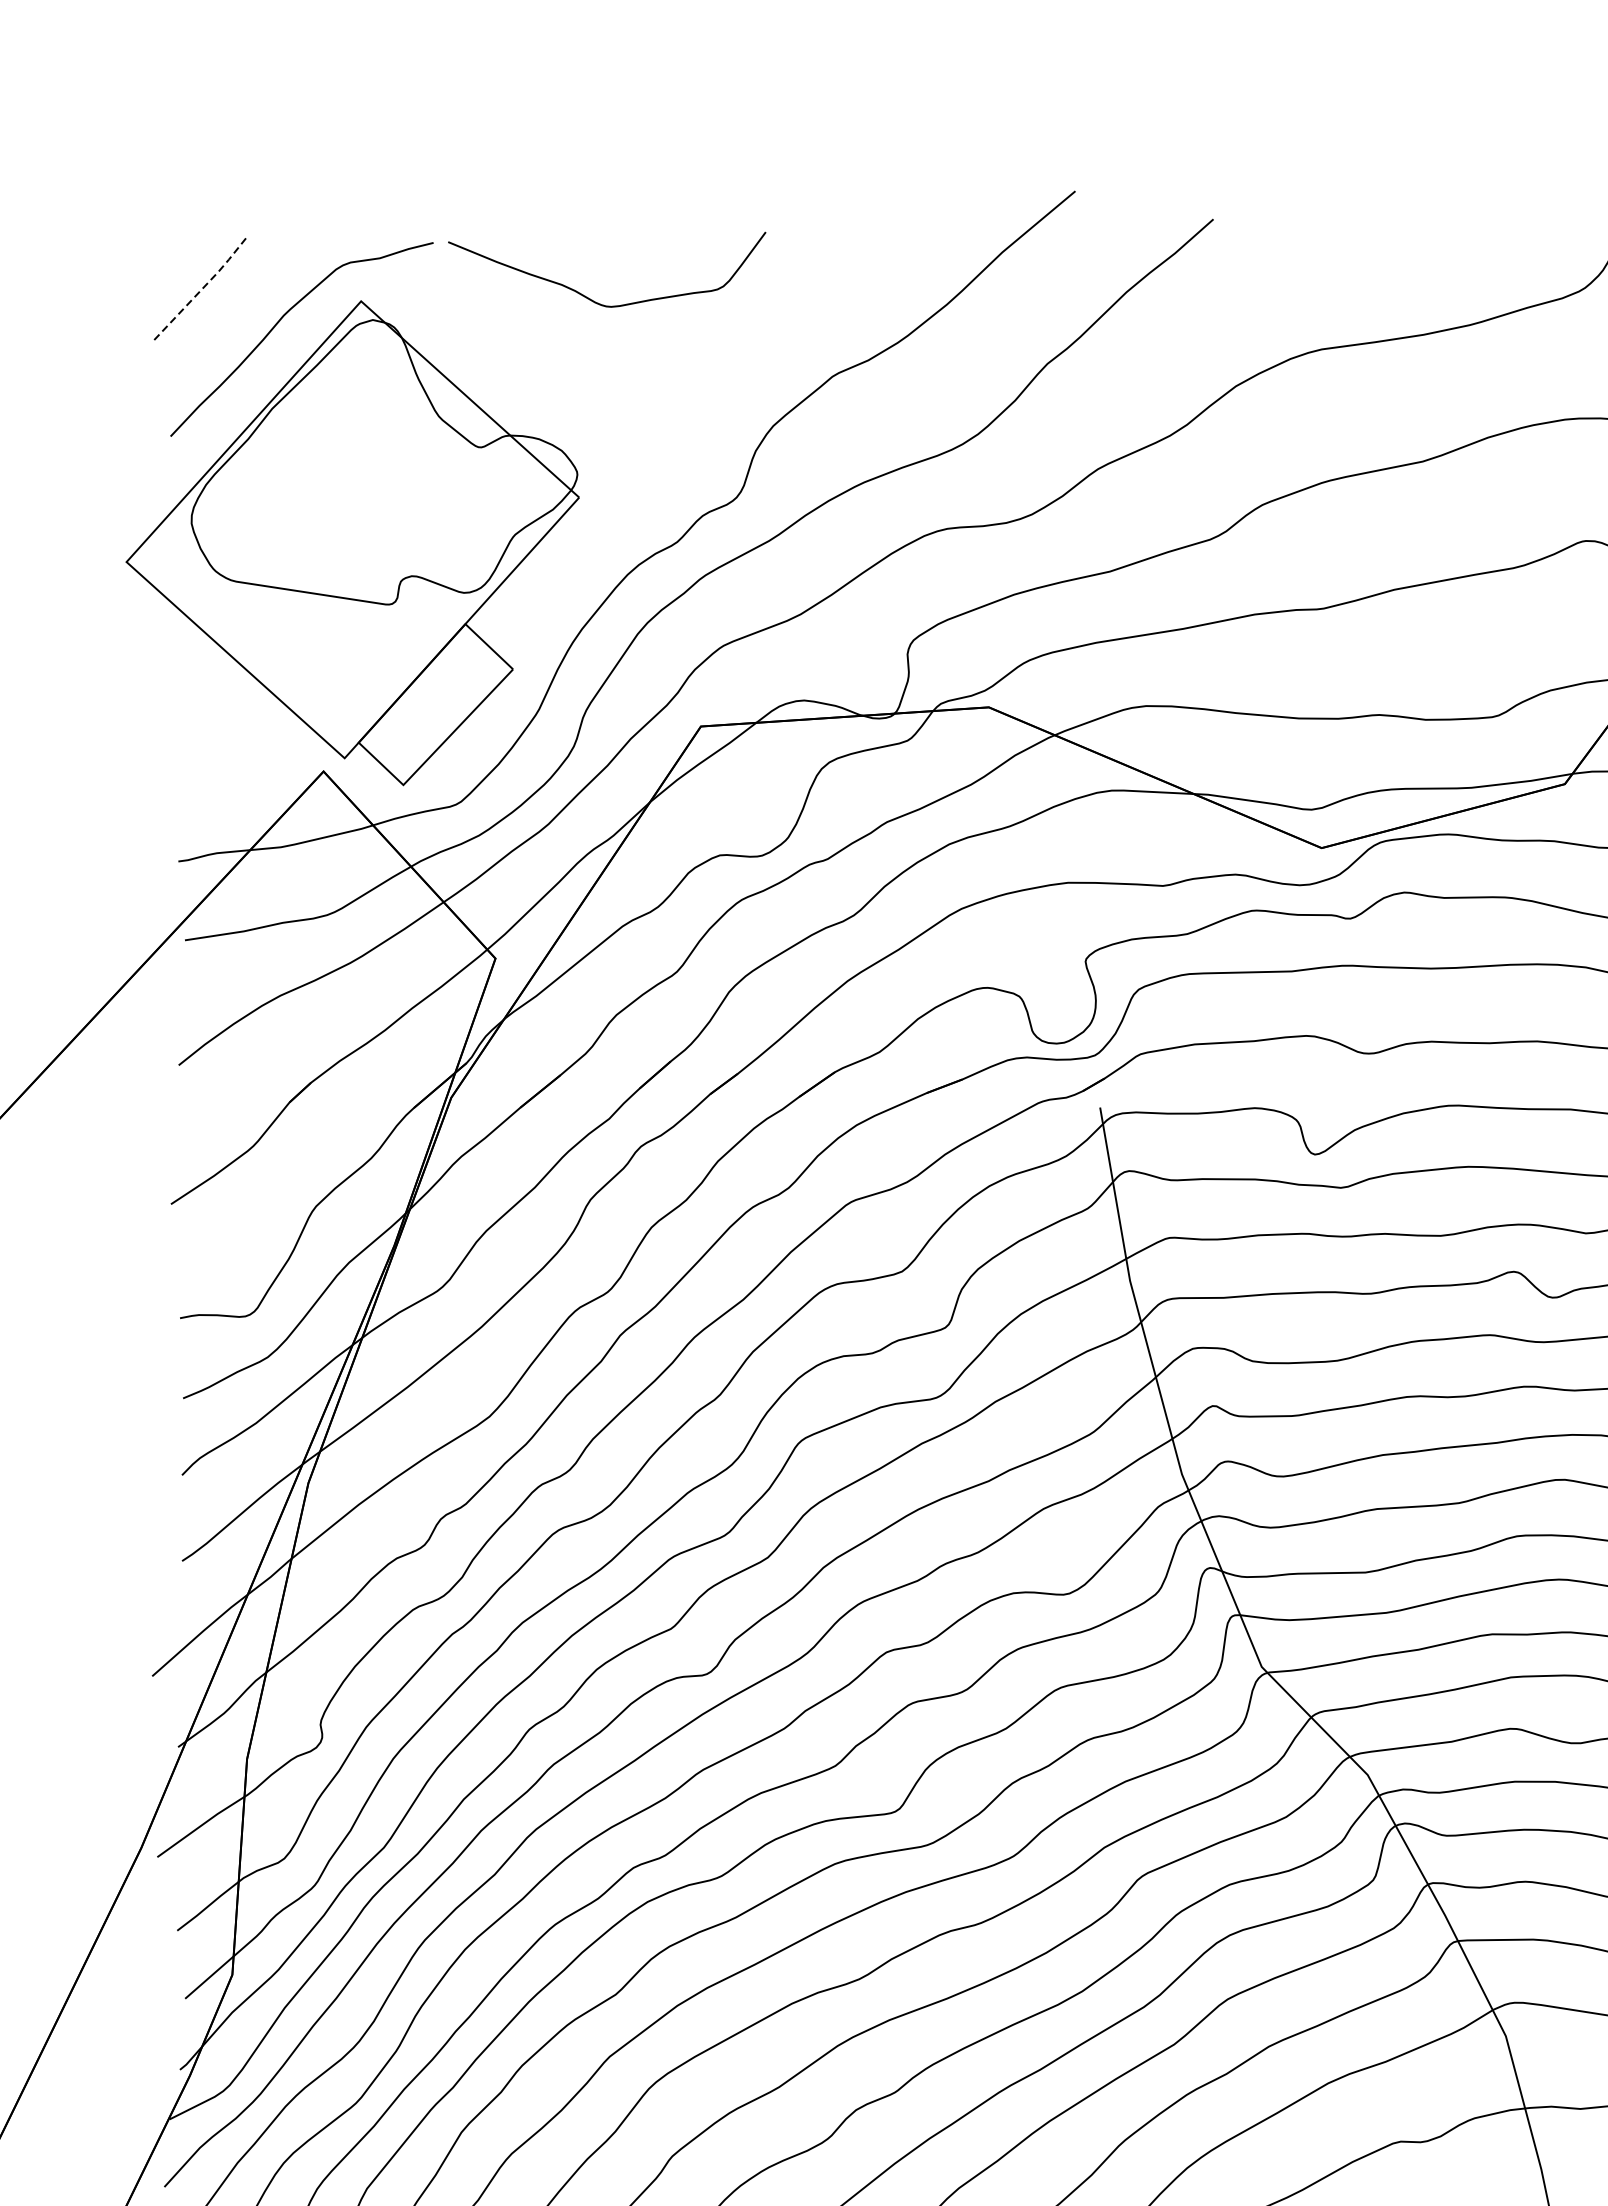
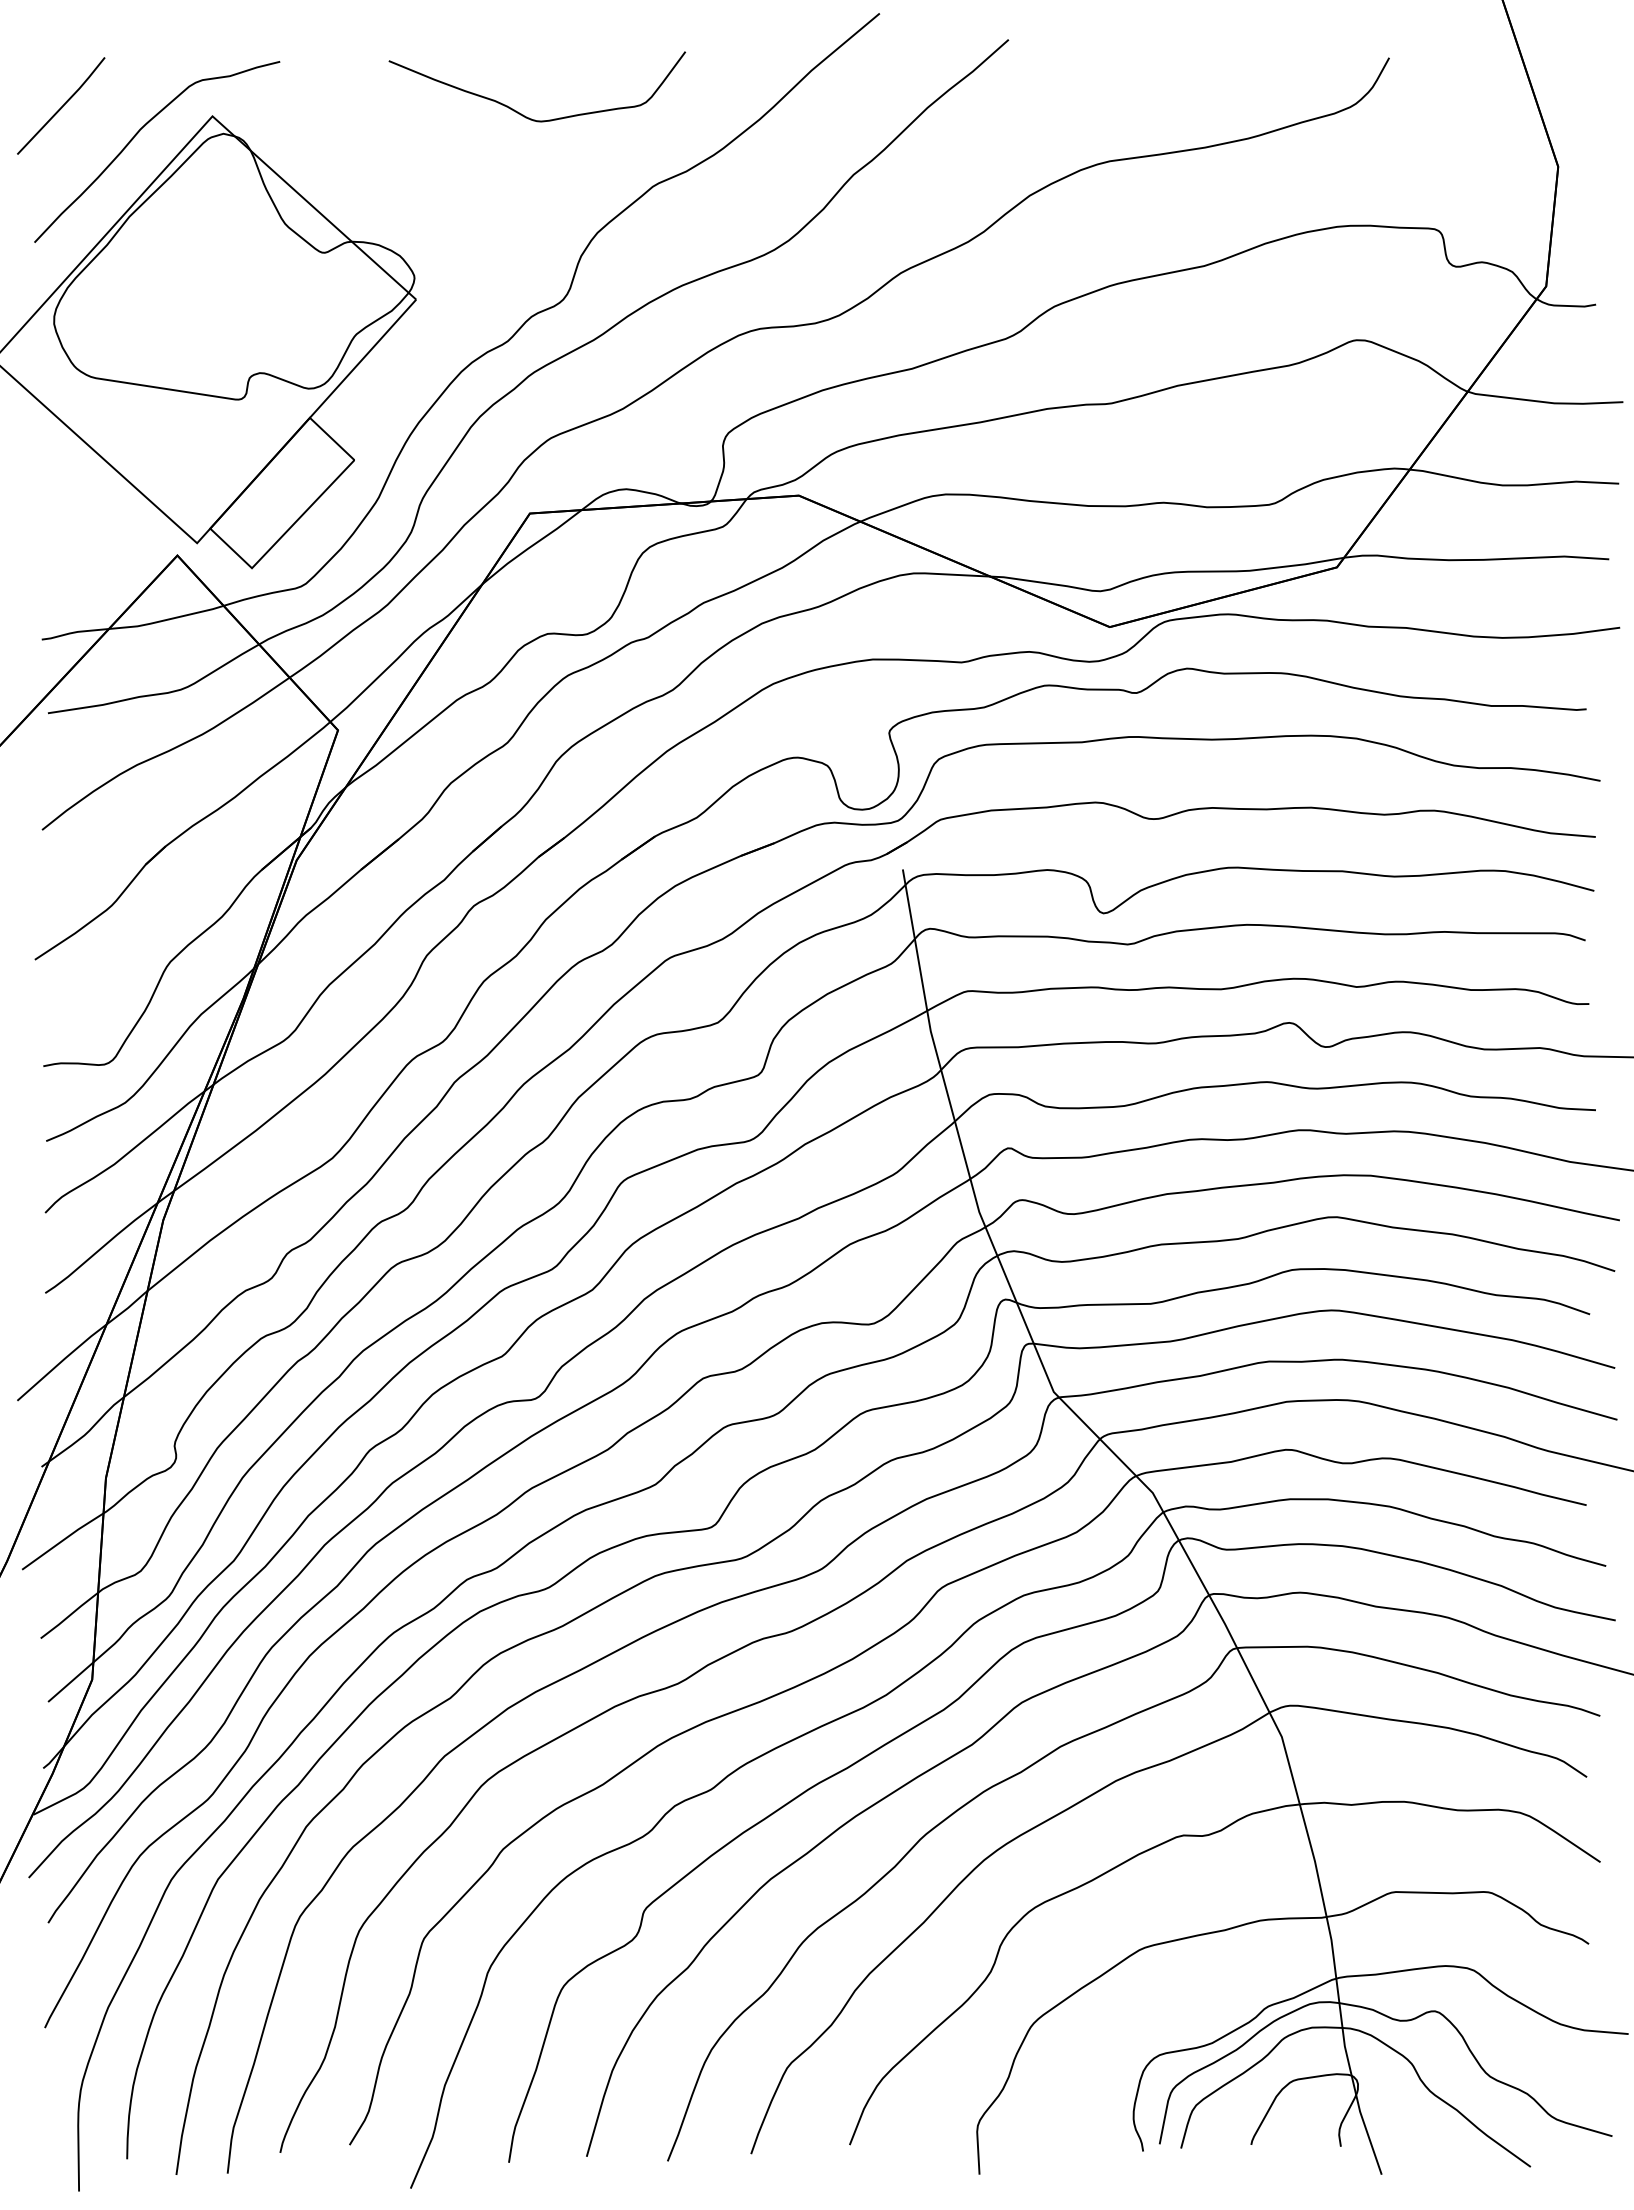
line: (201, 289) -> (63, 105), dashed -> solid
curve: (592, 299) -> (523, 114), moved

